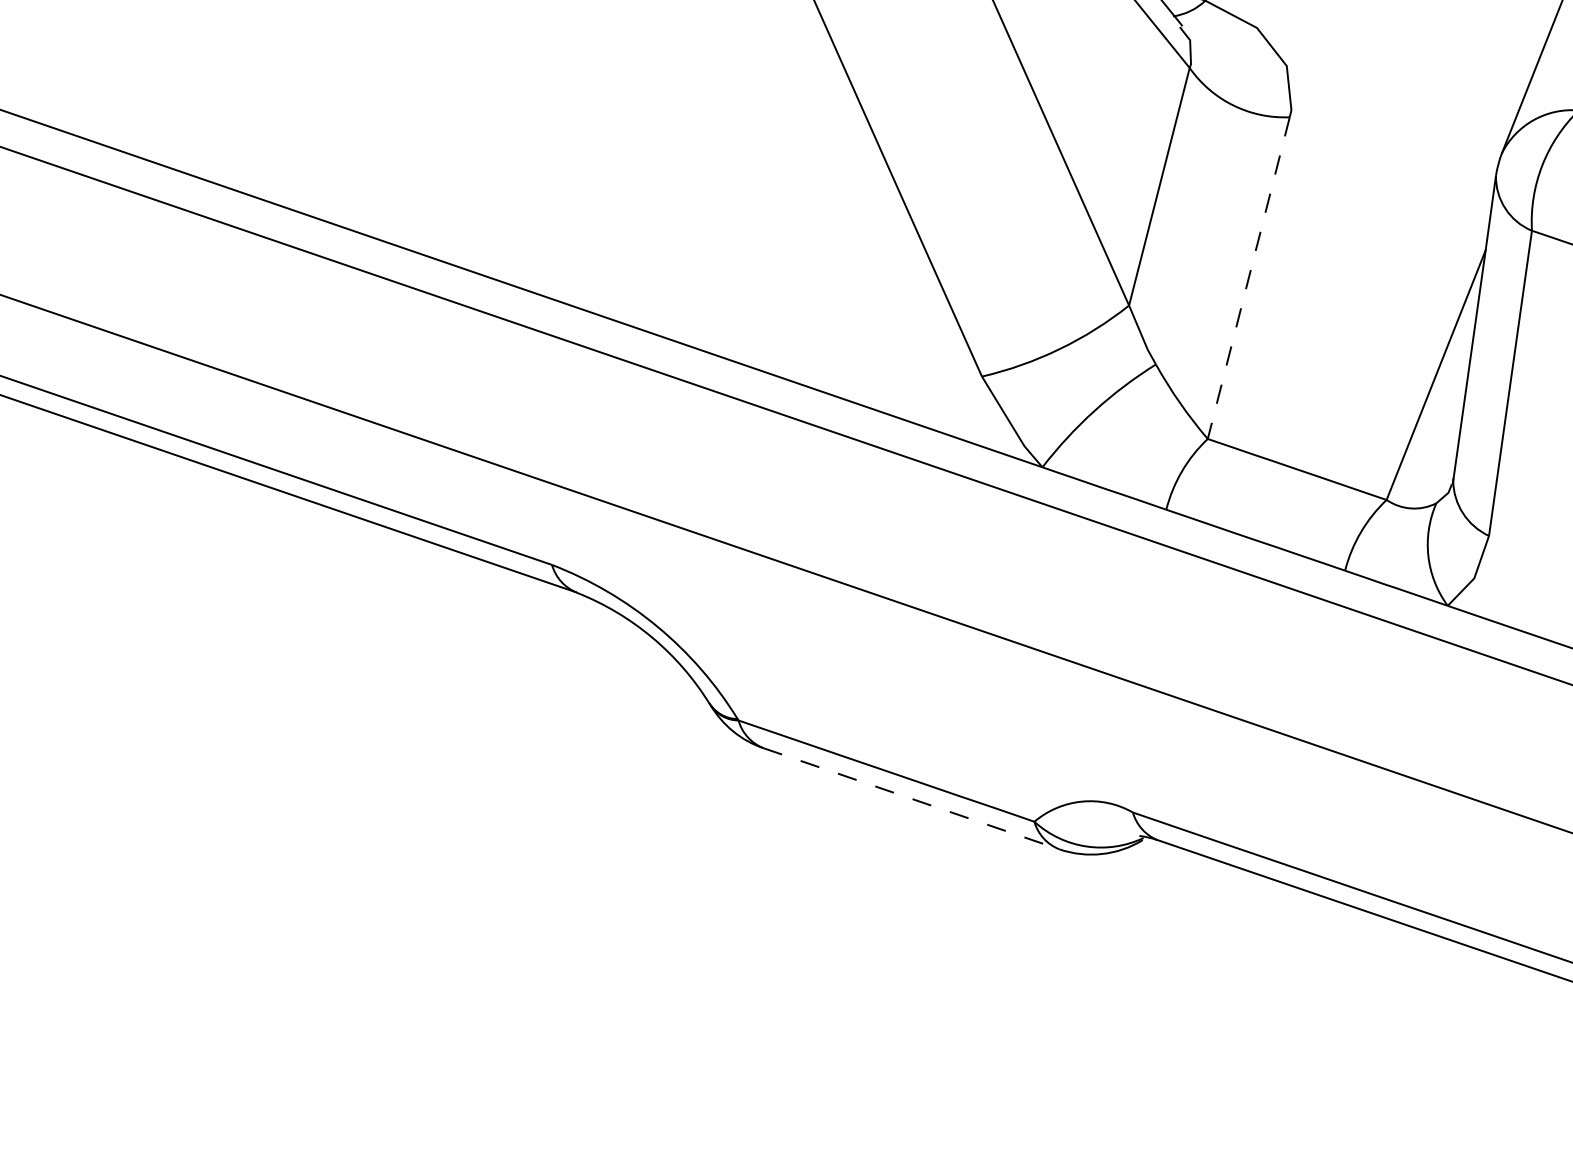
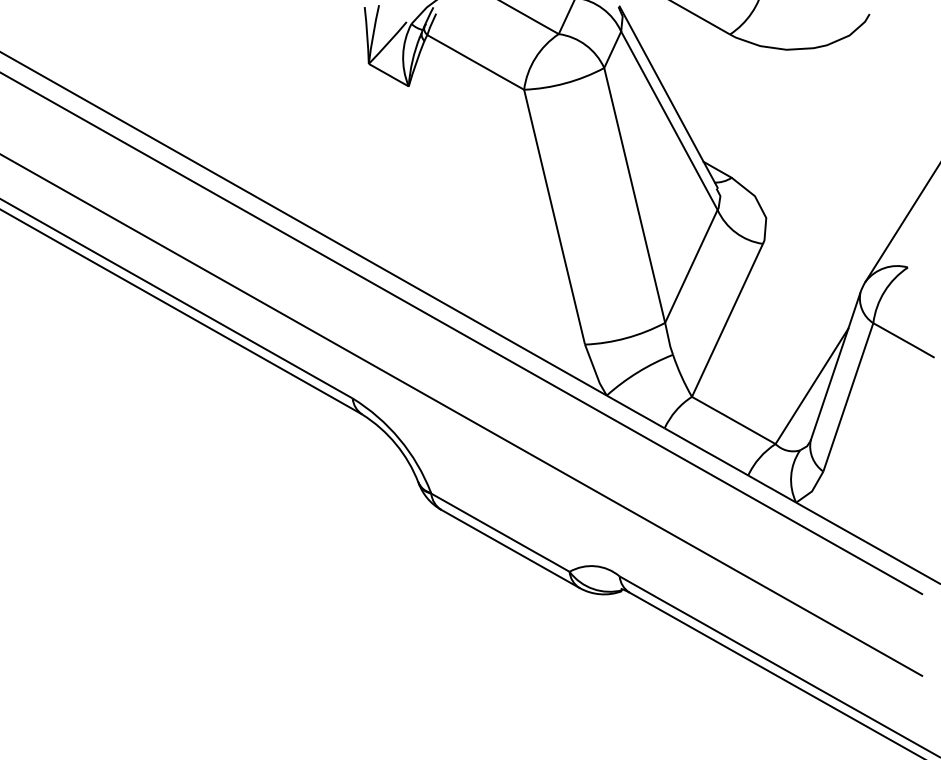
line: (1248, 278) -> (727, 320), dashed -> solid
line: (911, 799) -> (510, 549), dashed -> solid

